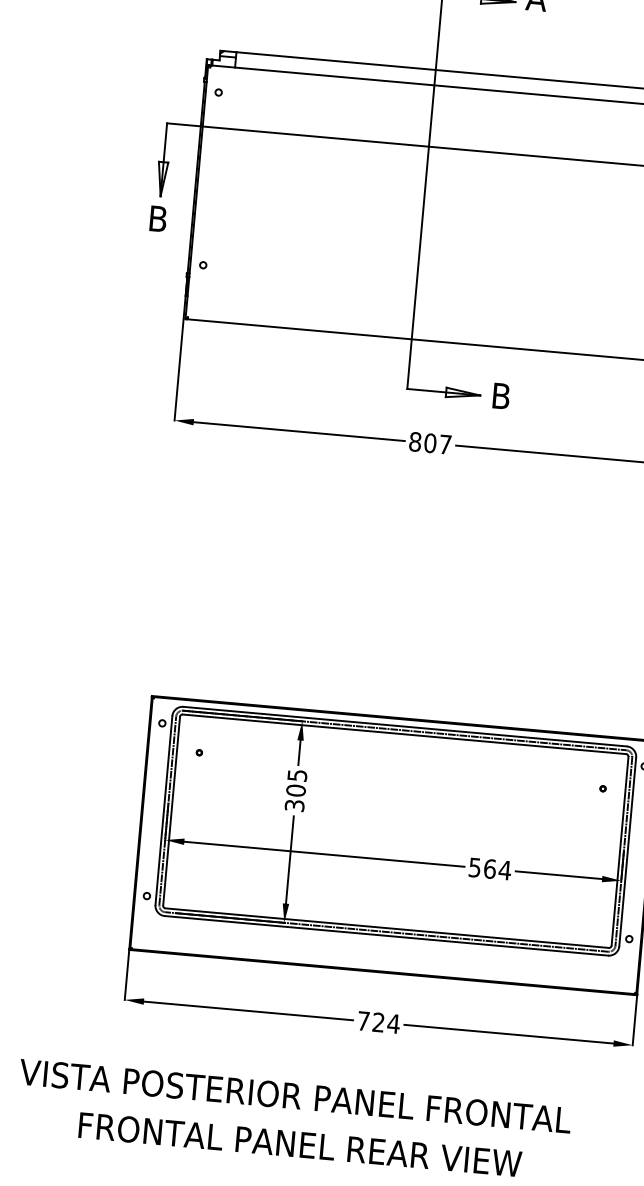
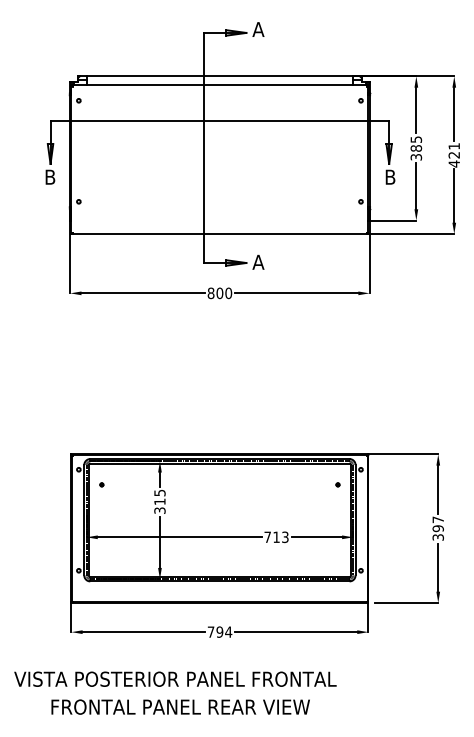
text: (501, 394) -> (258, 261), B -> A
text: (445, 444) -> (228, 293), 807 -> 800
text: (295, 789) -> (159, 501), 305 -> 315
text: (489, 869) -> (276, 537), 564 -> 713
text: (378, 1021) -> (219, 631), 724 -> 794

